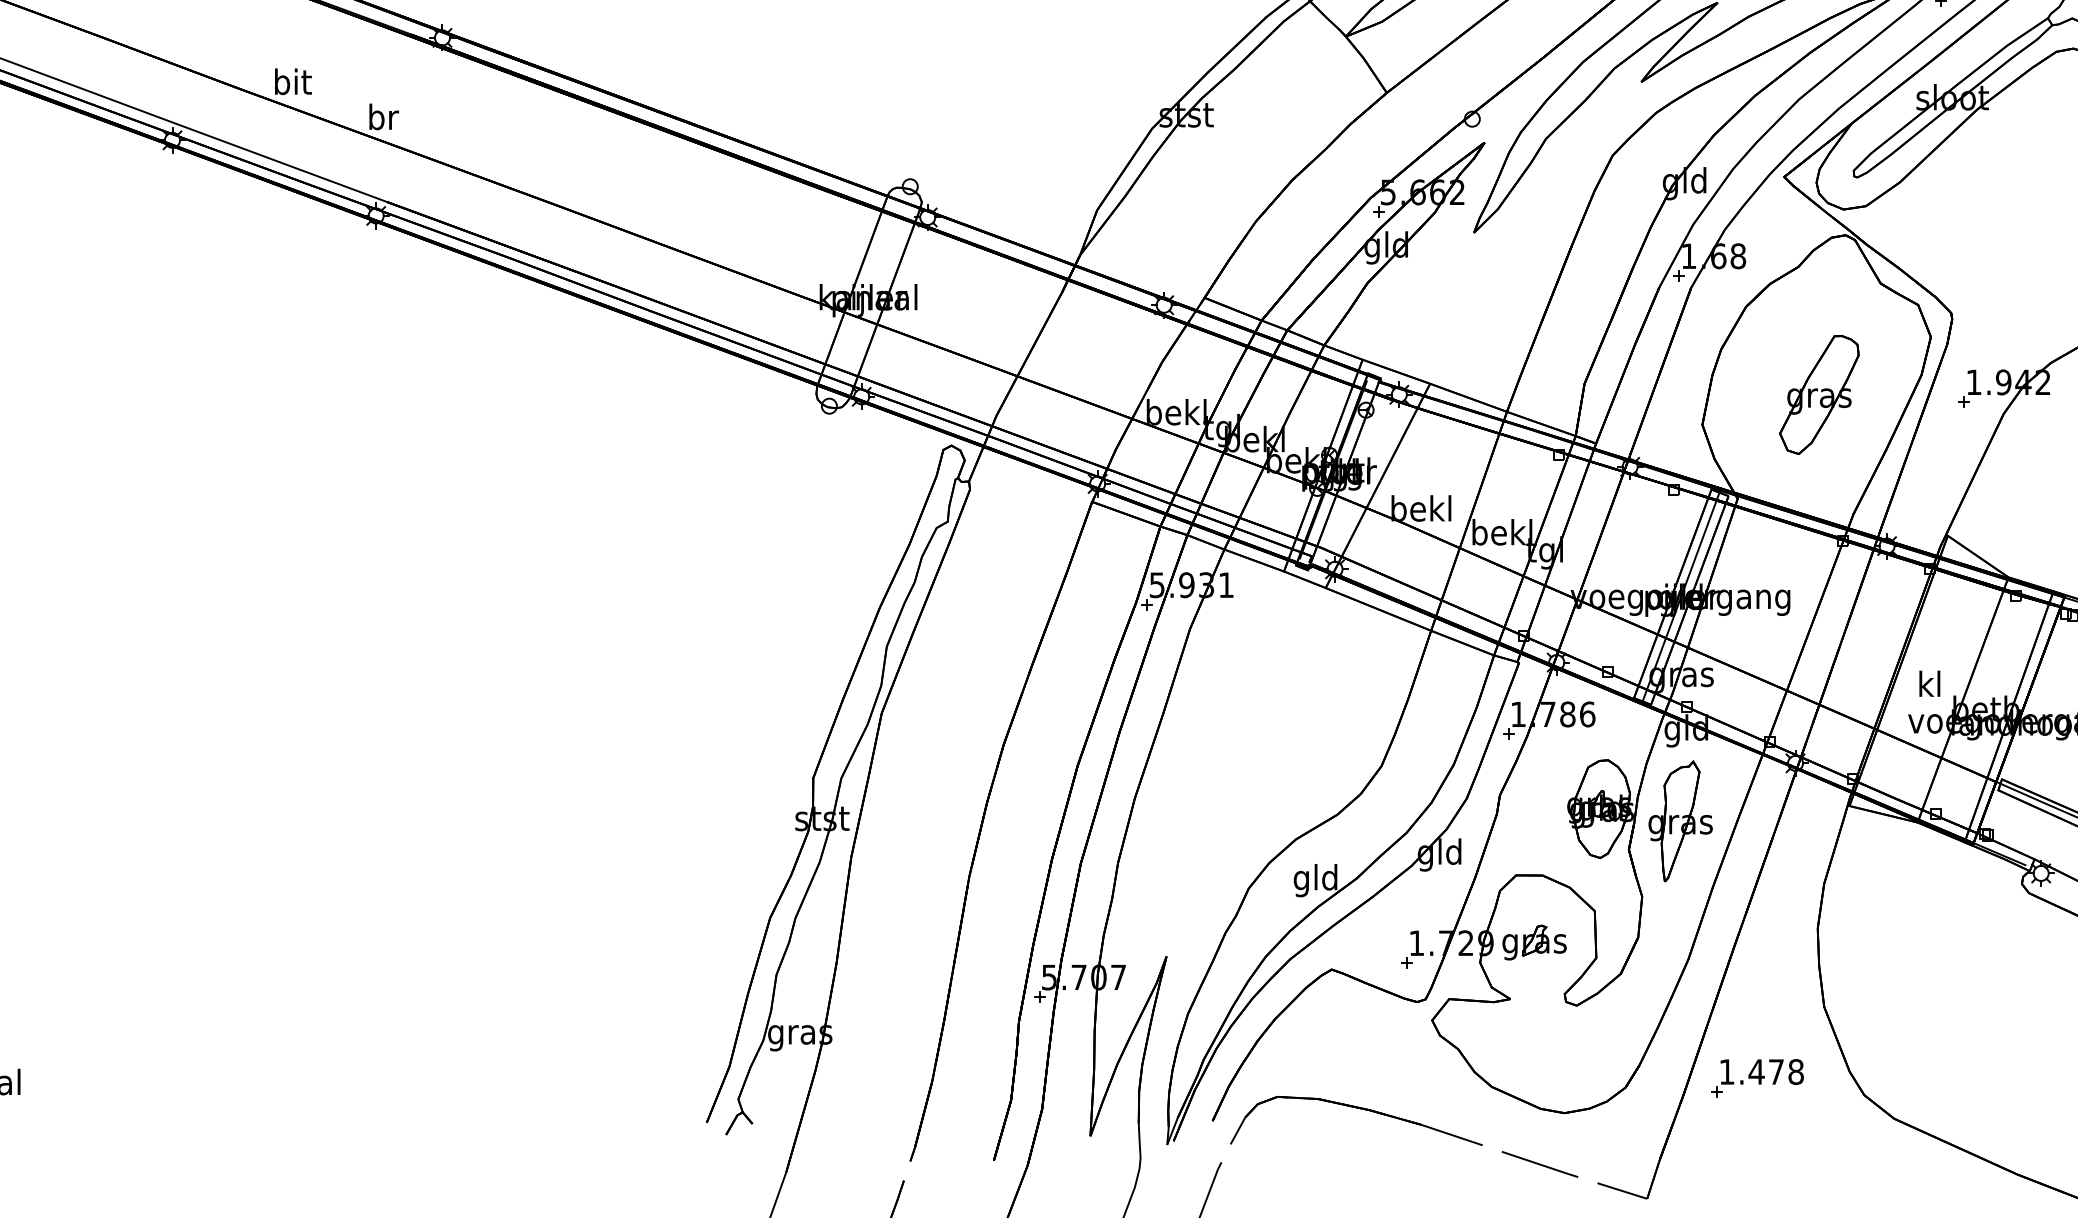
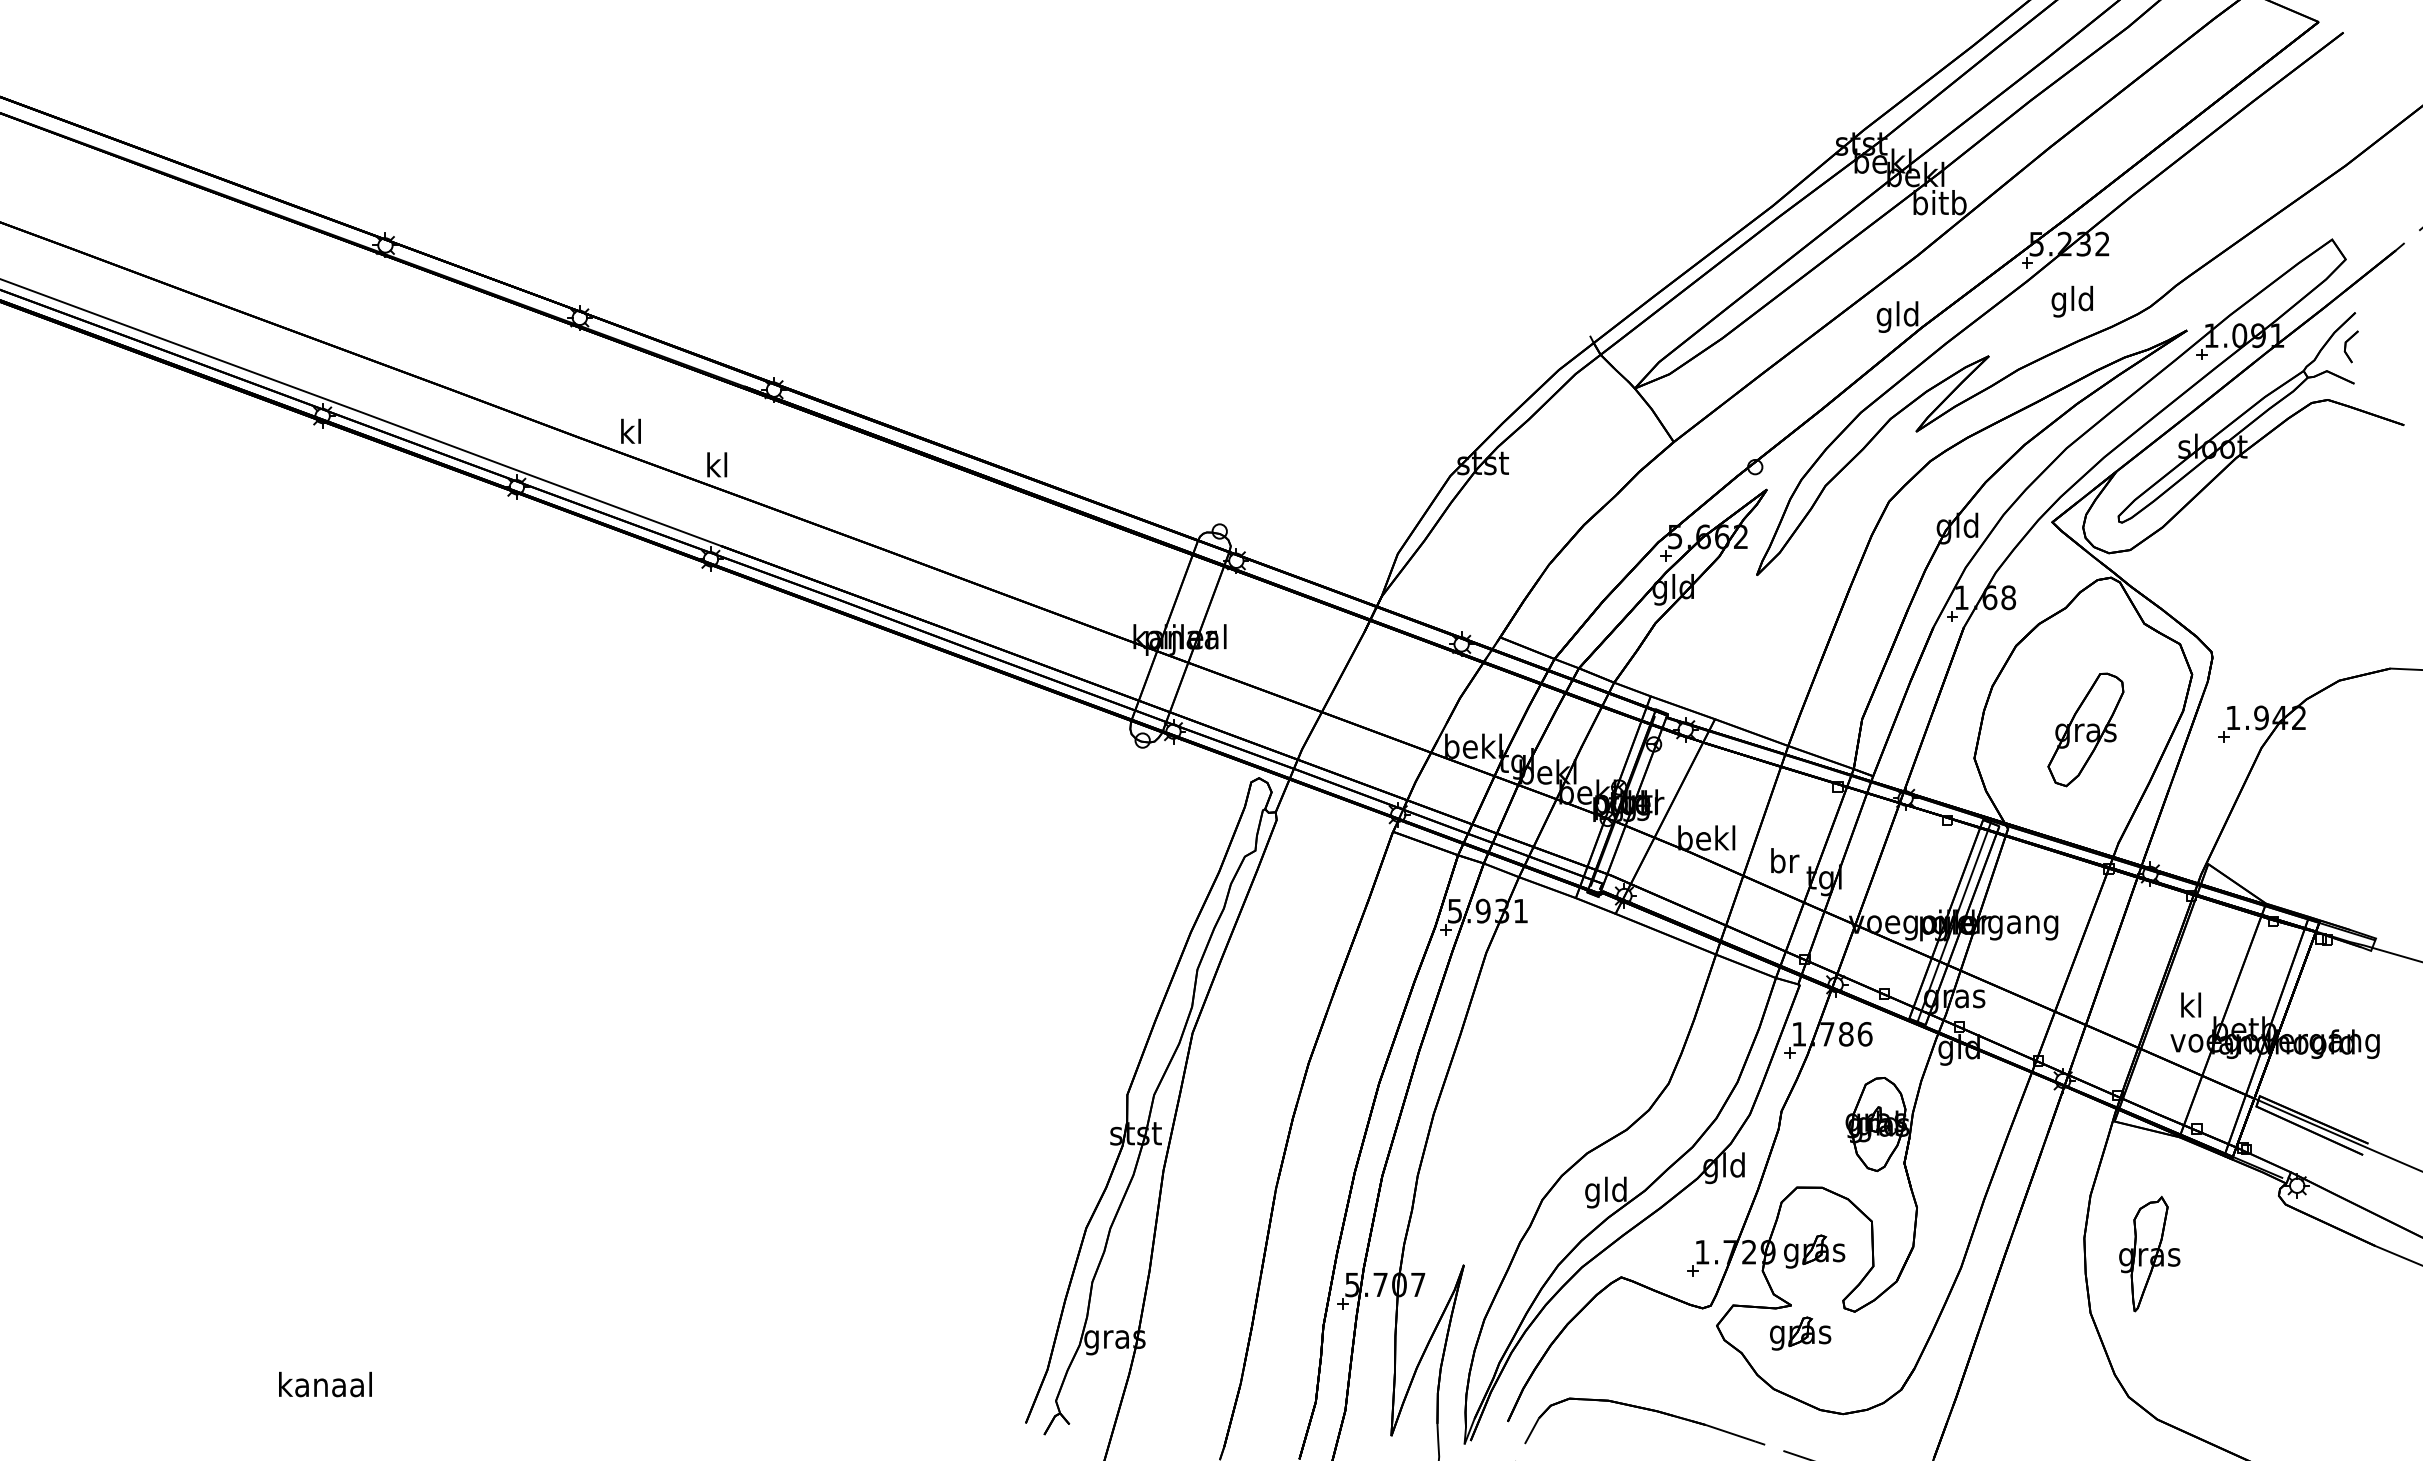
text: (292, 81) -> (631, 431), bit -> kl
text: (384, 116) -> (718, 464), br -> kl
text: (1501, 532) -> (1783, 860), bekl -> br
part: (1680, 820) -> (2149, 1253), moved
part: (1519, 1028) -> (1800, 1333), added
part: (1758, 1077) -> (2027, 1380), removed

